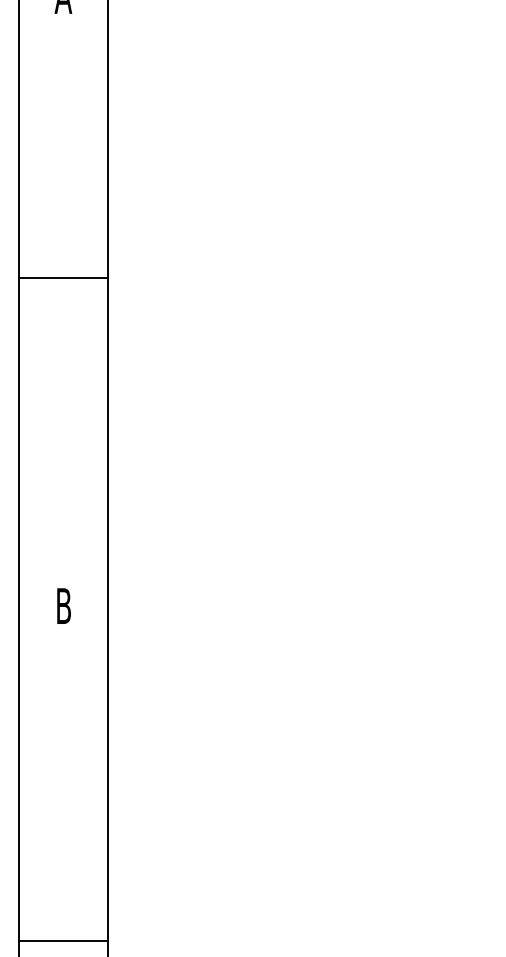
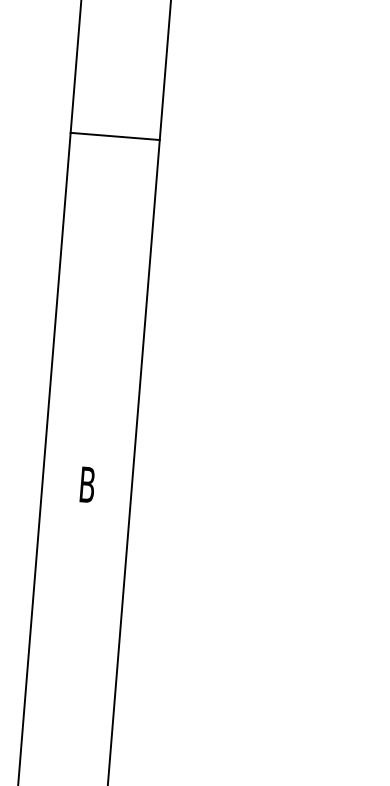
line: (63, 277) -> (115, 136), moved

